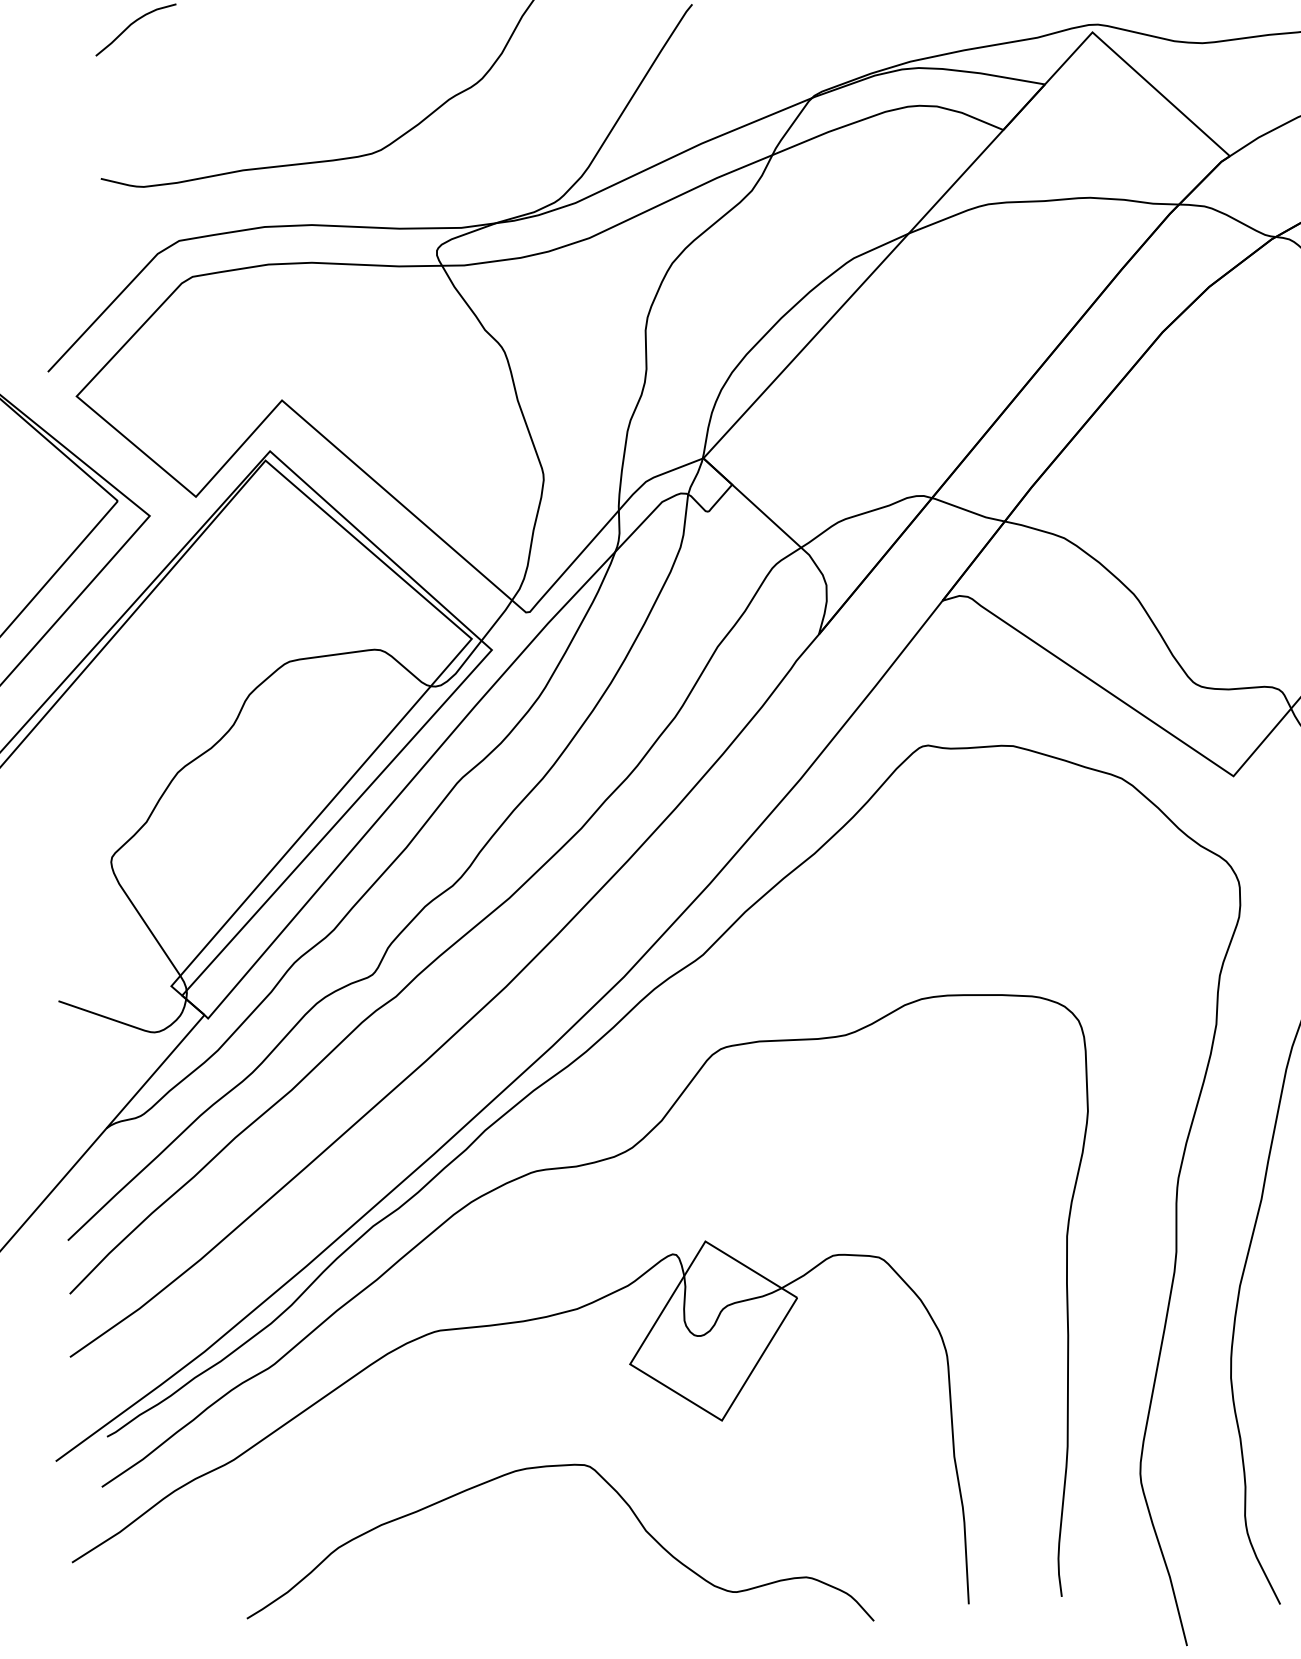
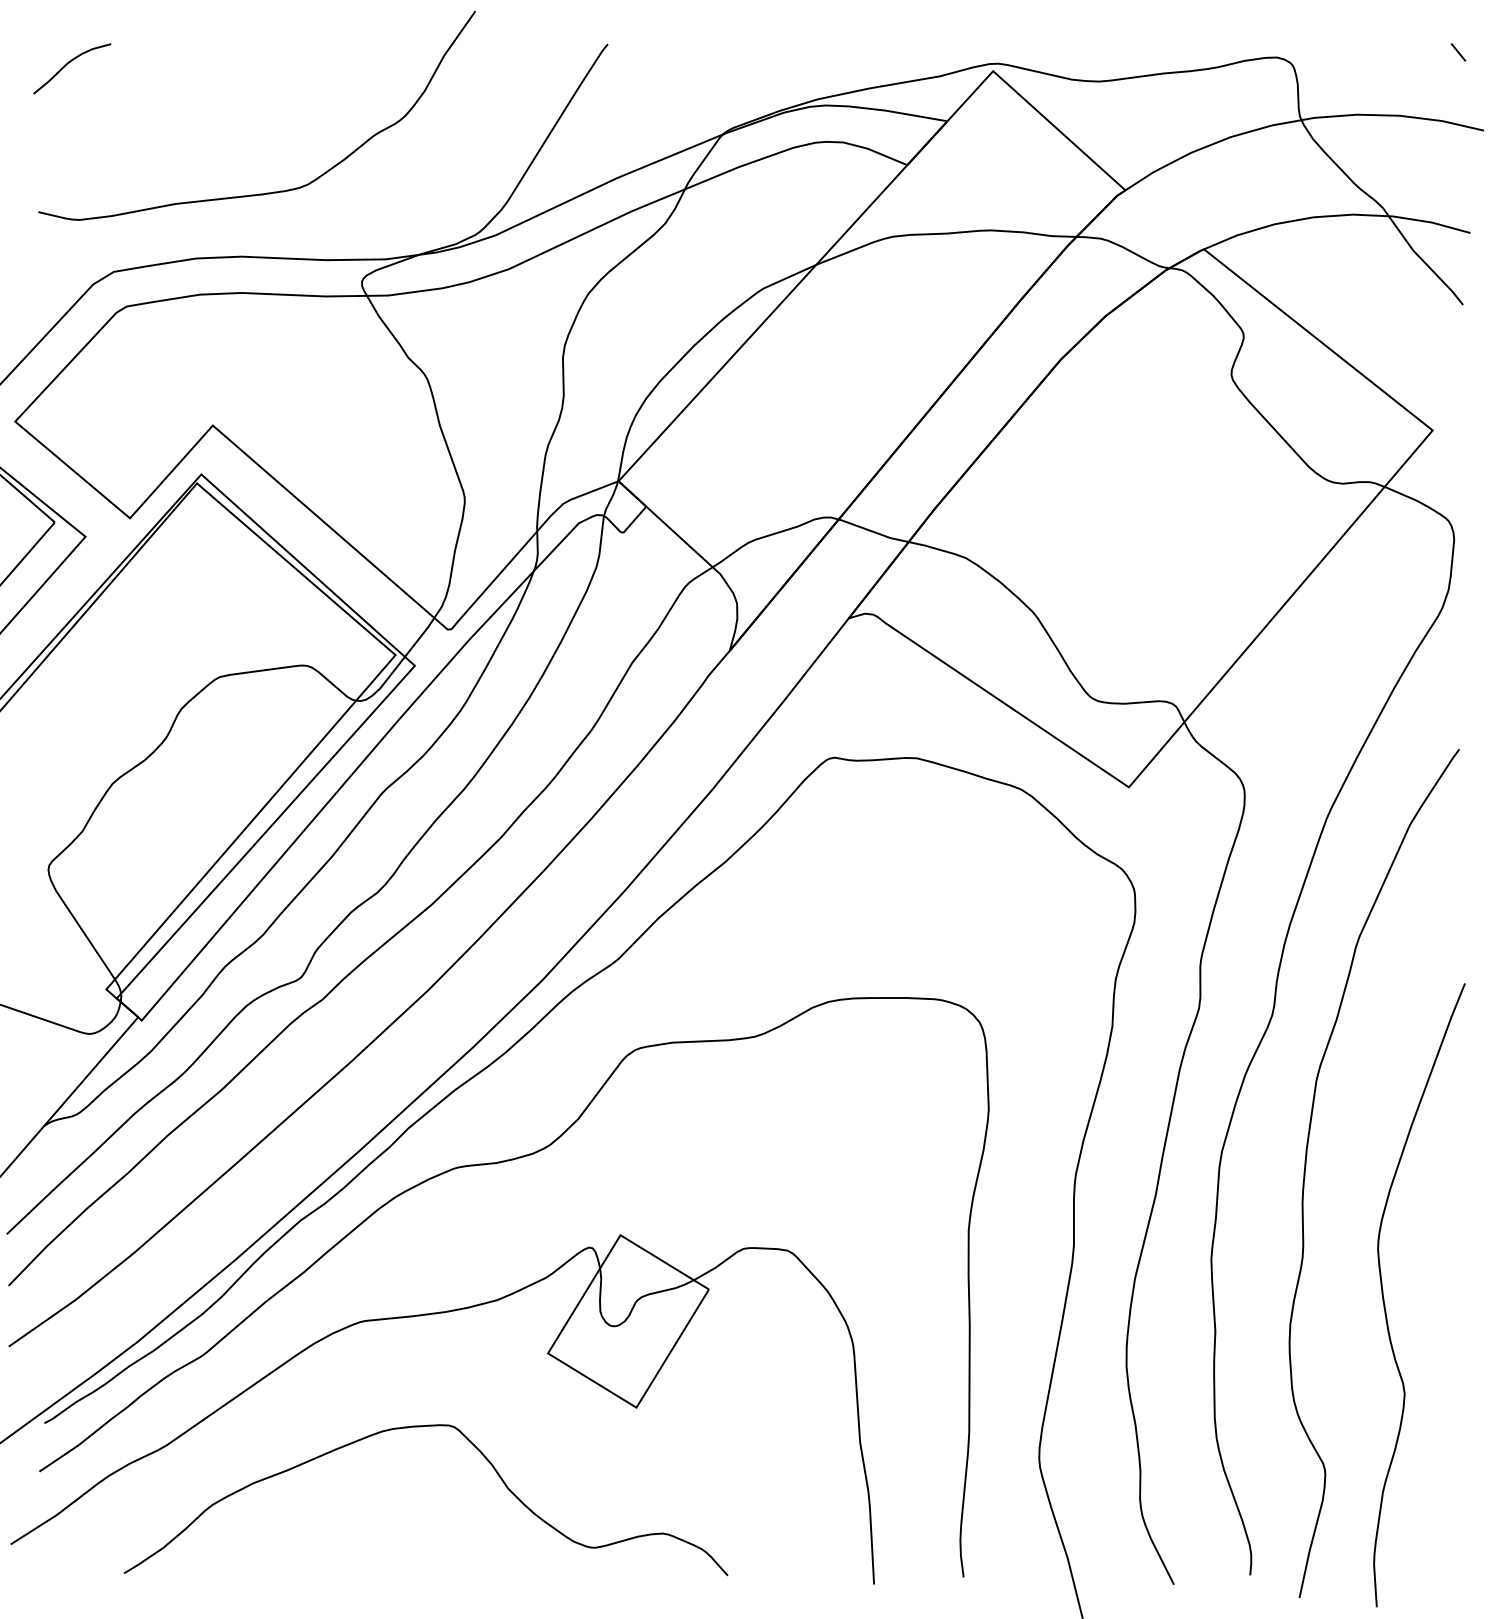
curve: (612, 1490) -> (476, 1449), moved

